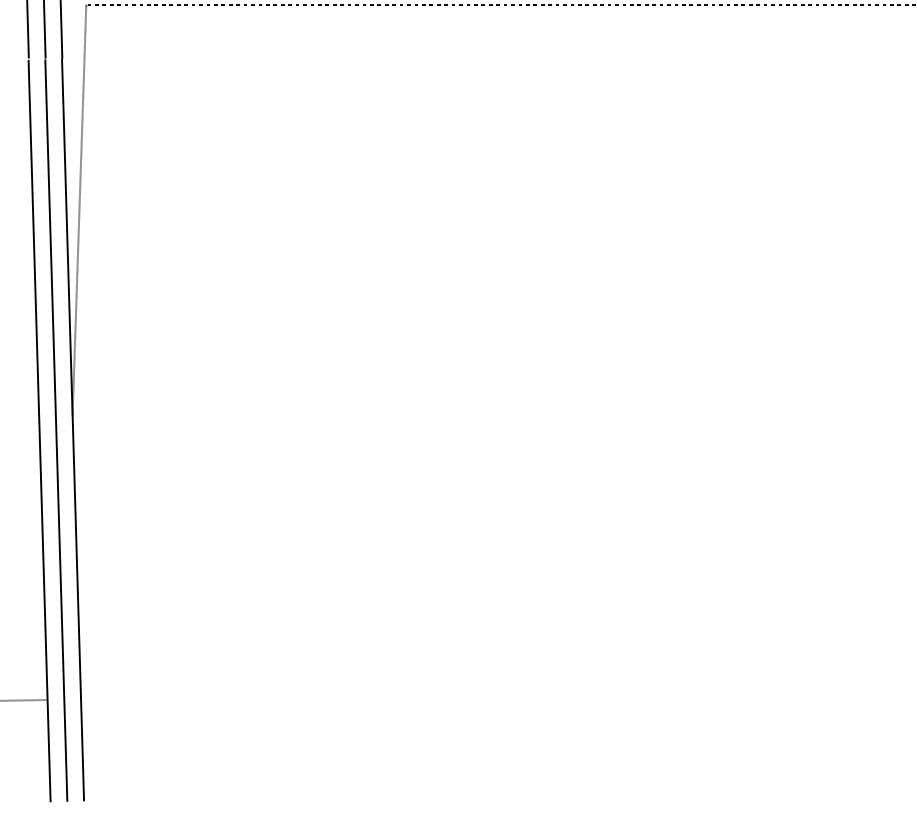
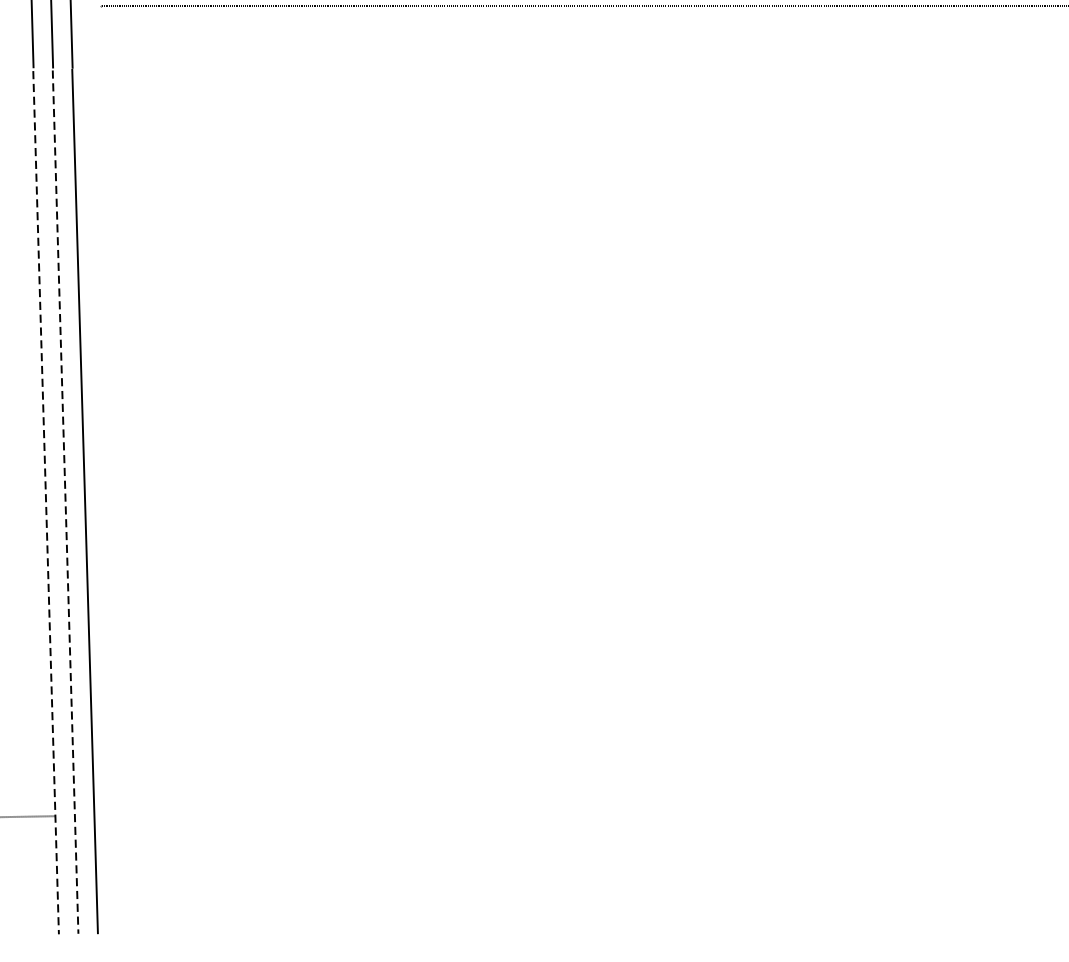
line: (79, 210) -> (92, 245), removed
line: (39, 431) -> (45, 503), solid -> dashed
line: (56, 431) -> (65, 503), solid -> dashed

